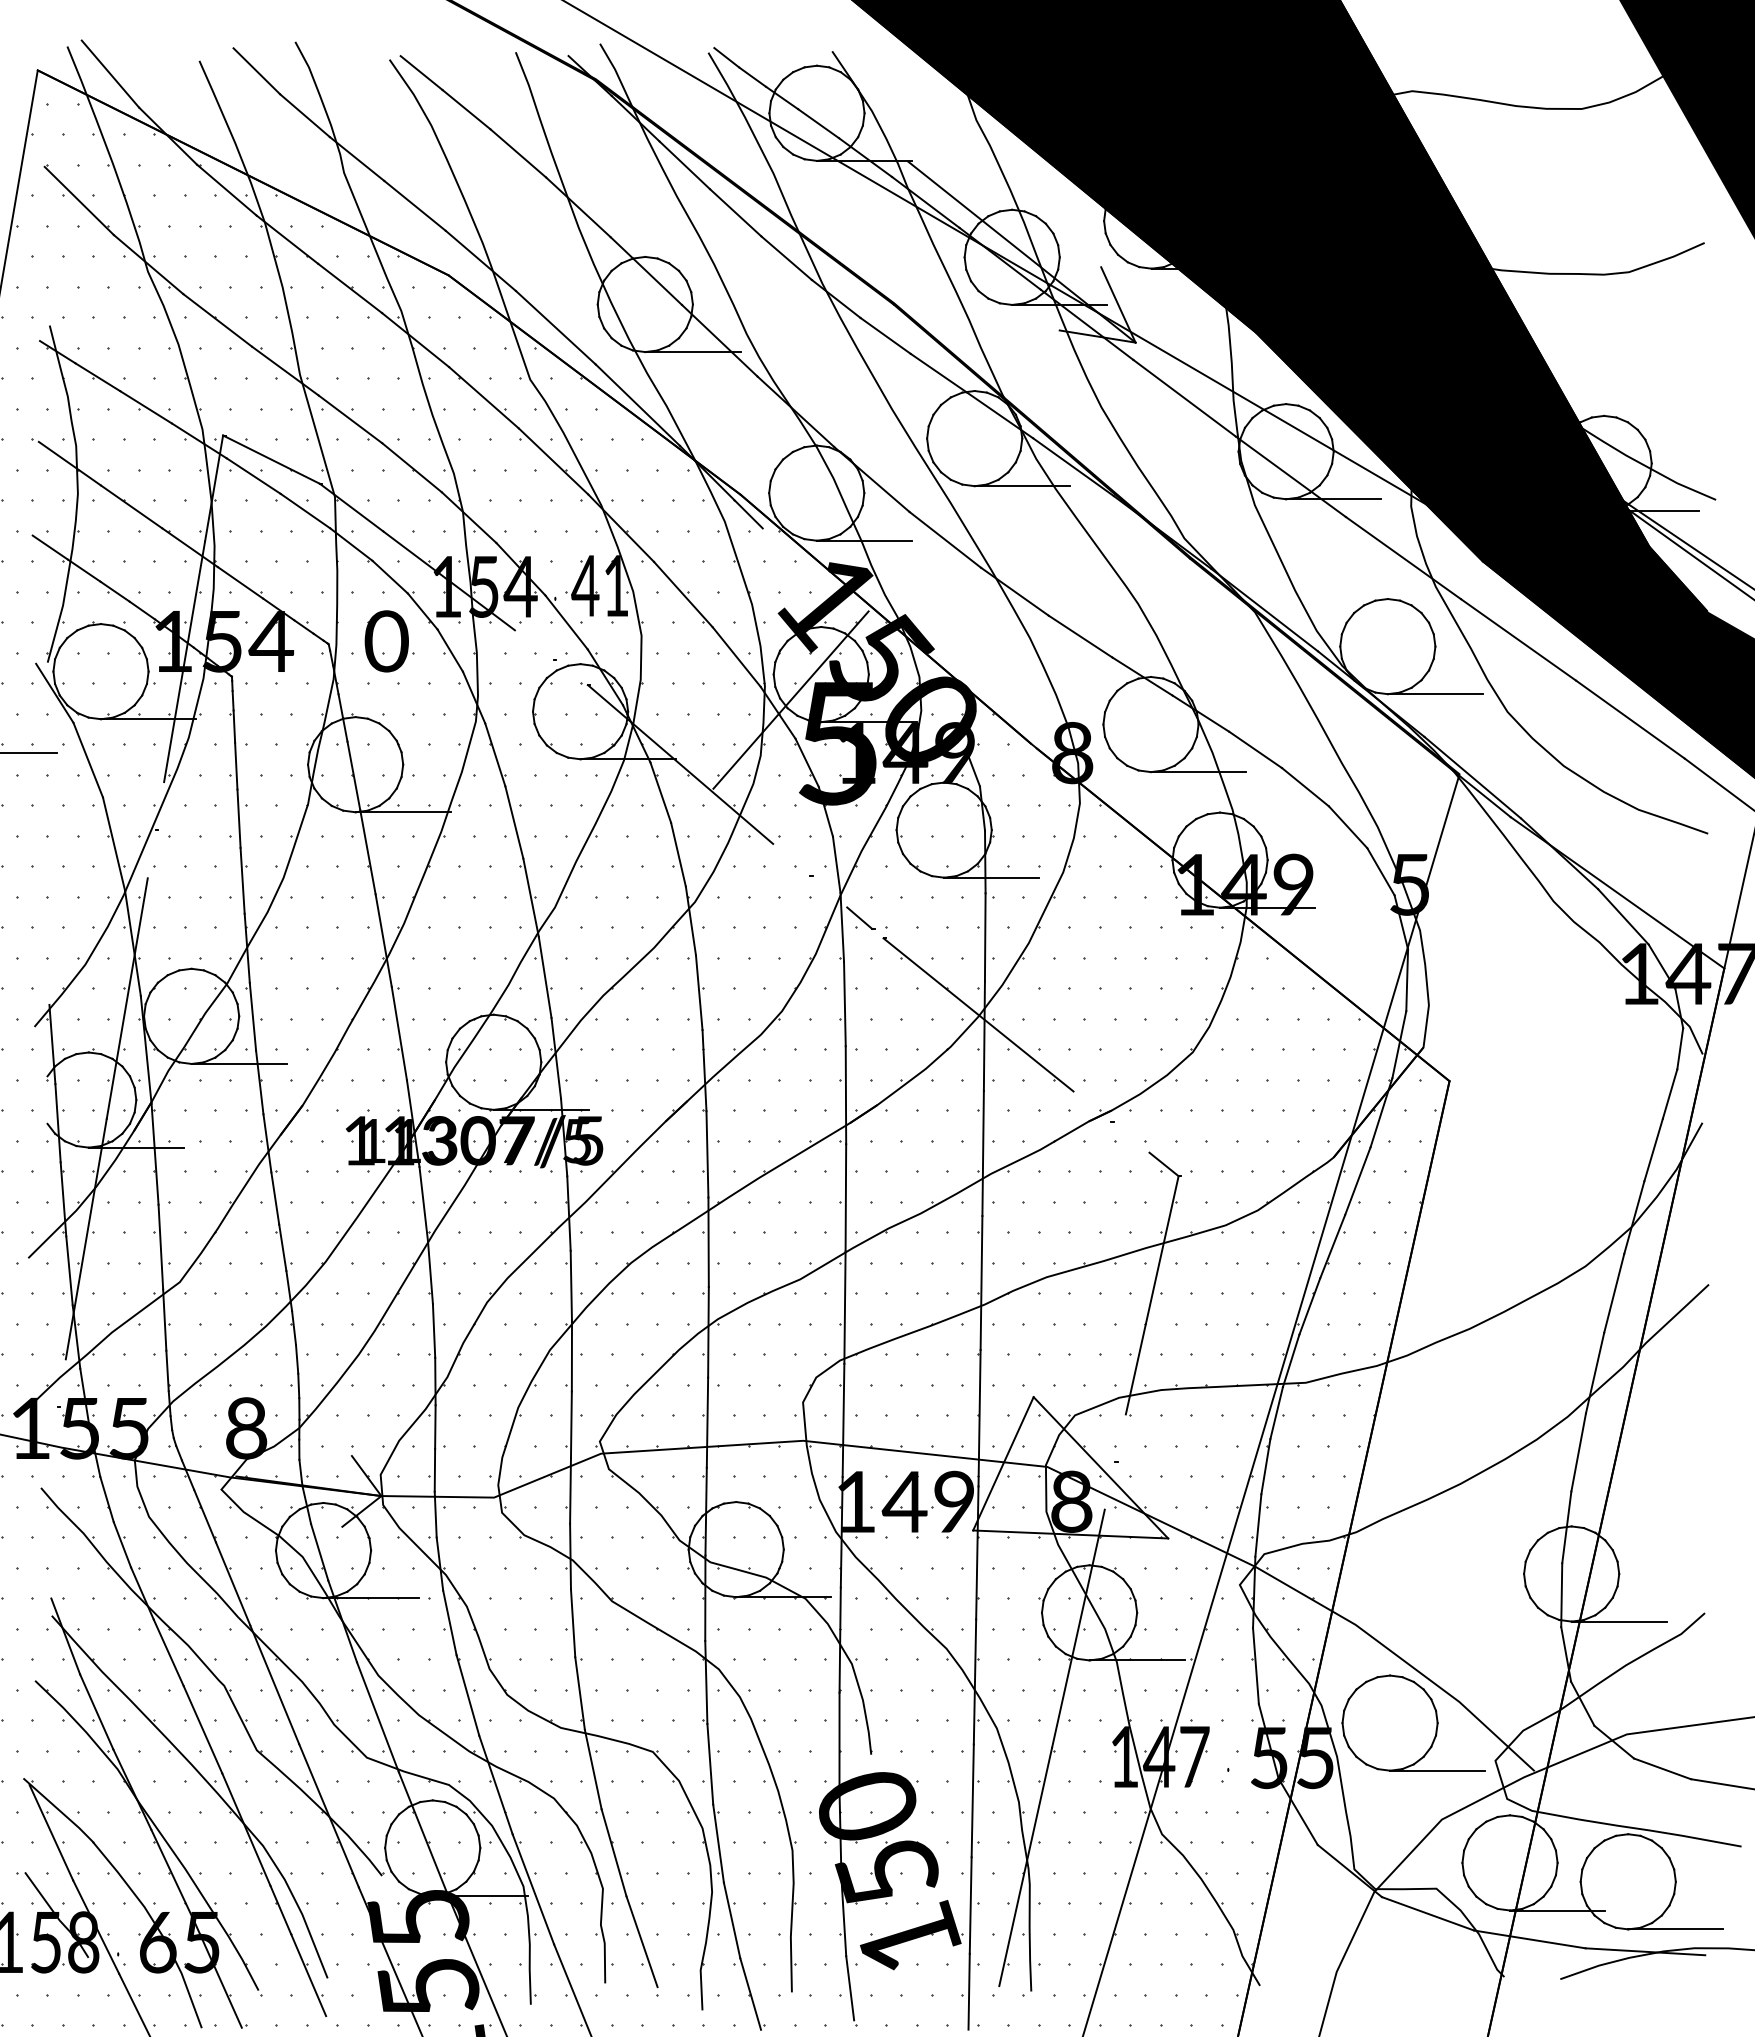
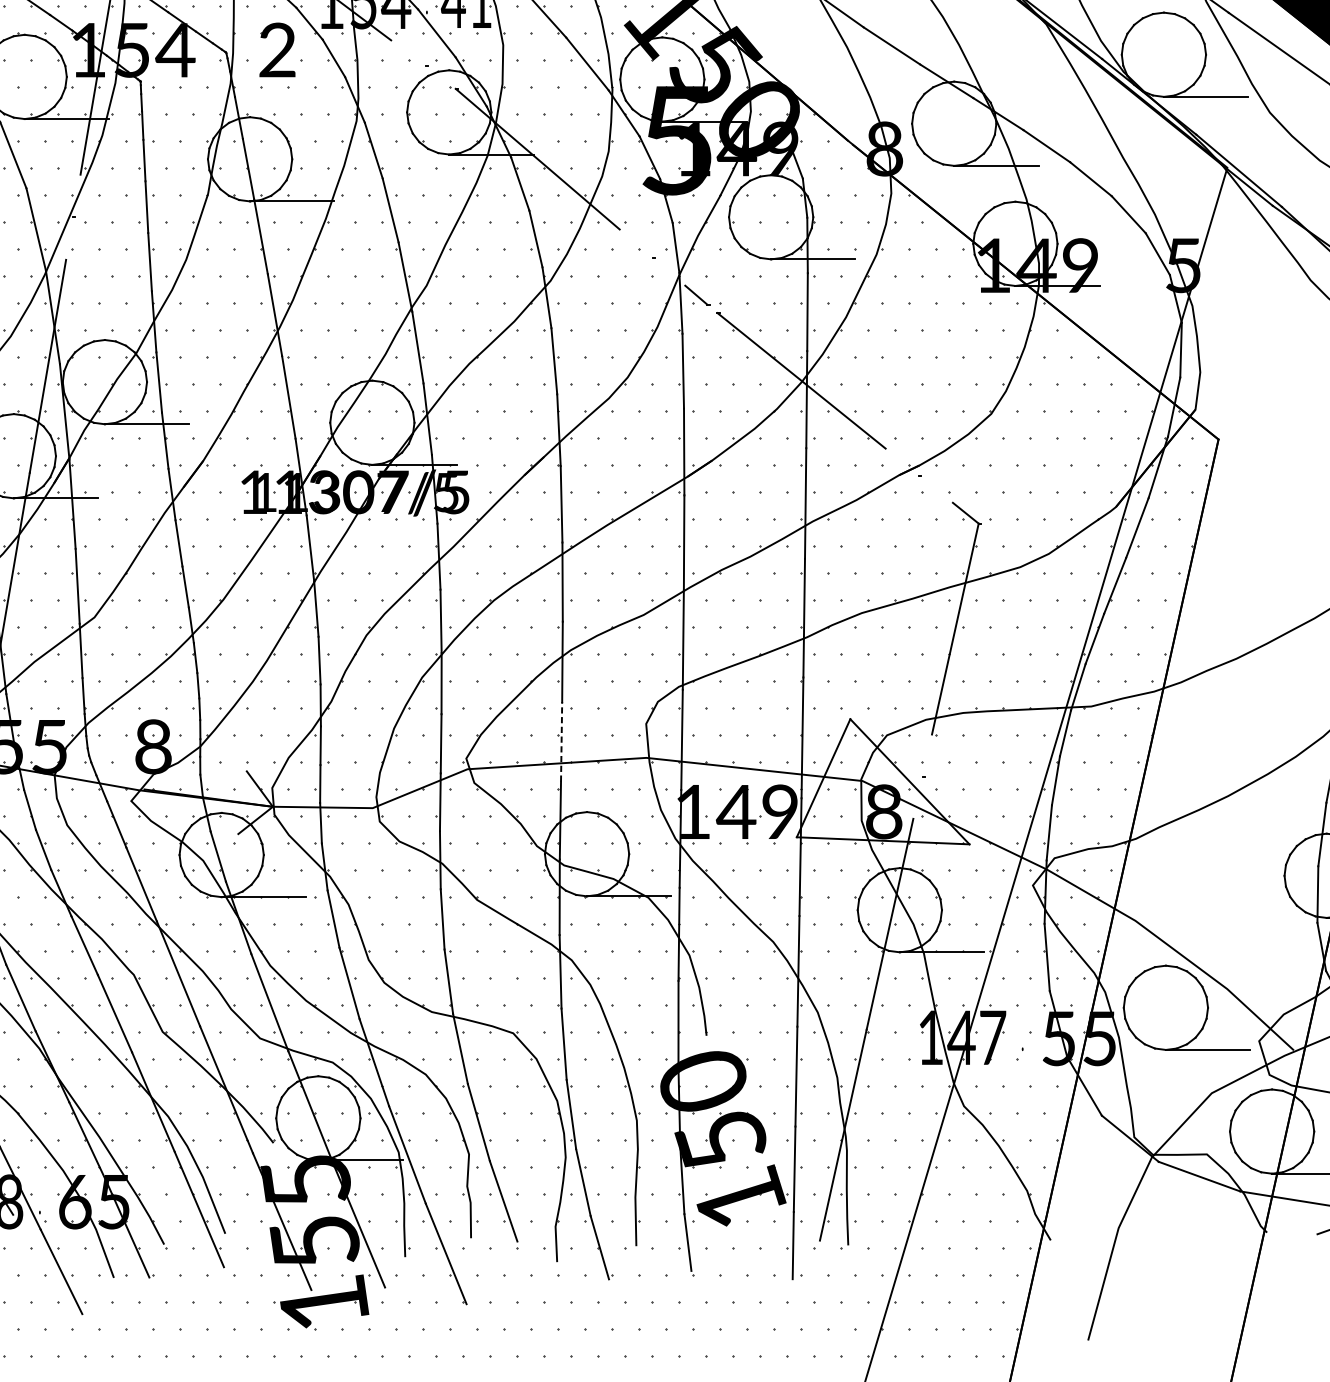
text: (386, 641) -> (277, 50), 0 -> 2
line: (790, 699) -> (635, 101), removed
line: (707, 1422) -> (561, 741), solid -> dashed

